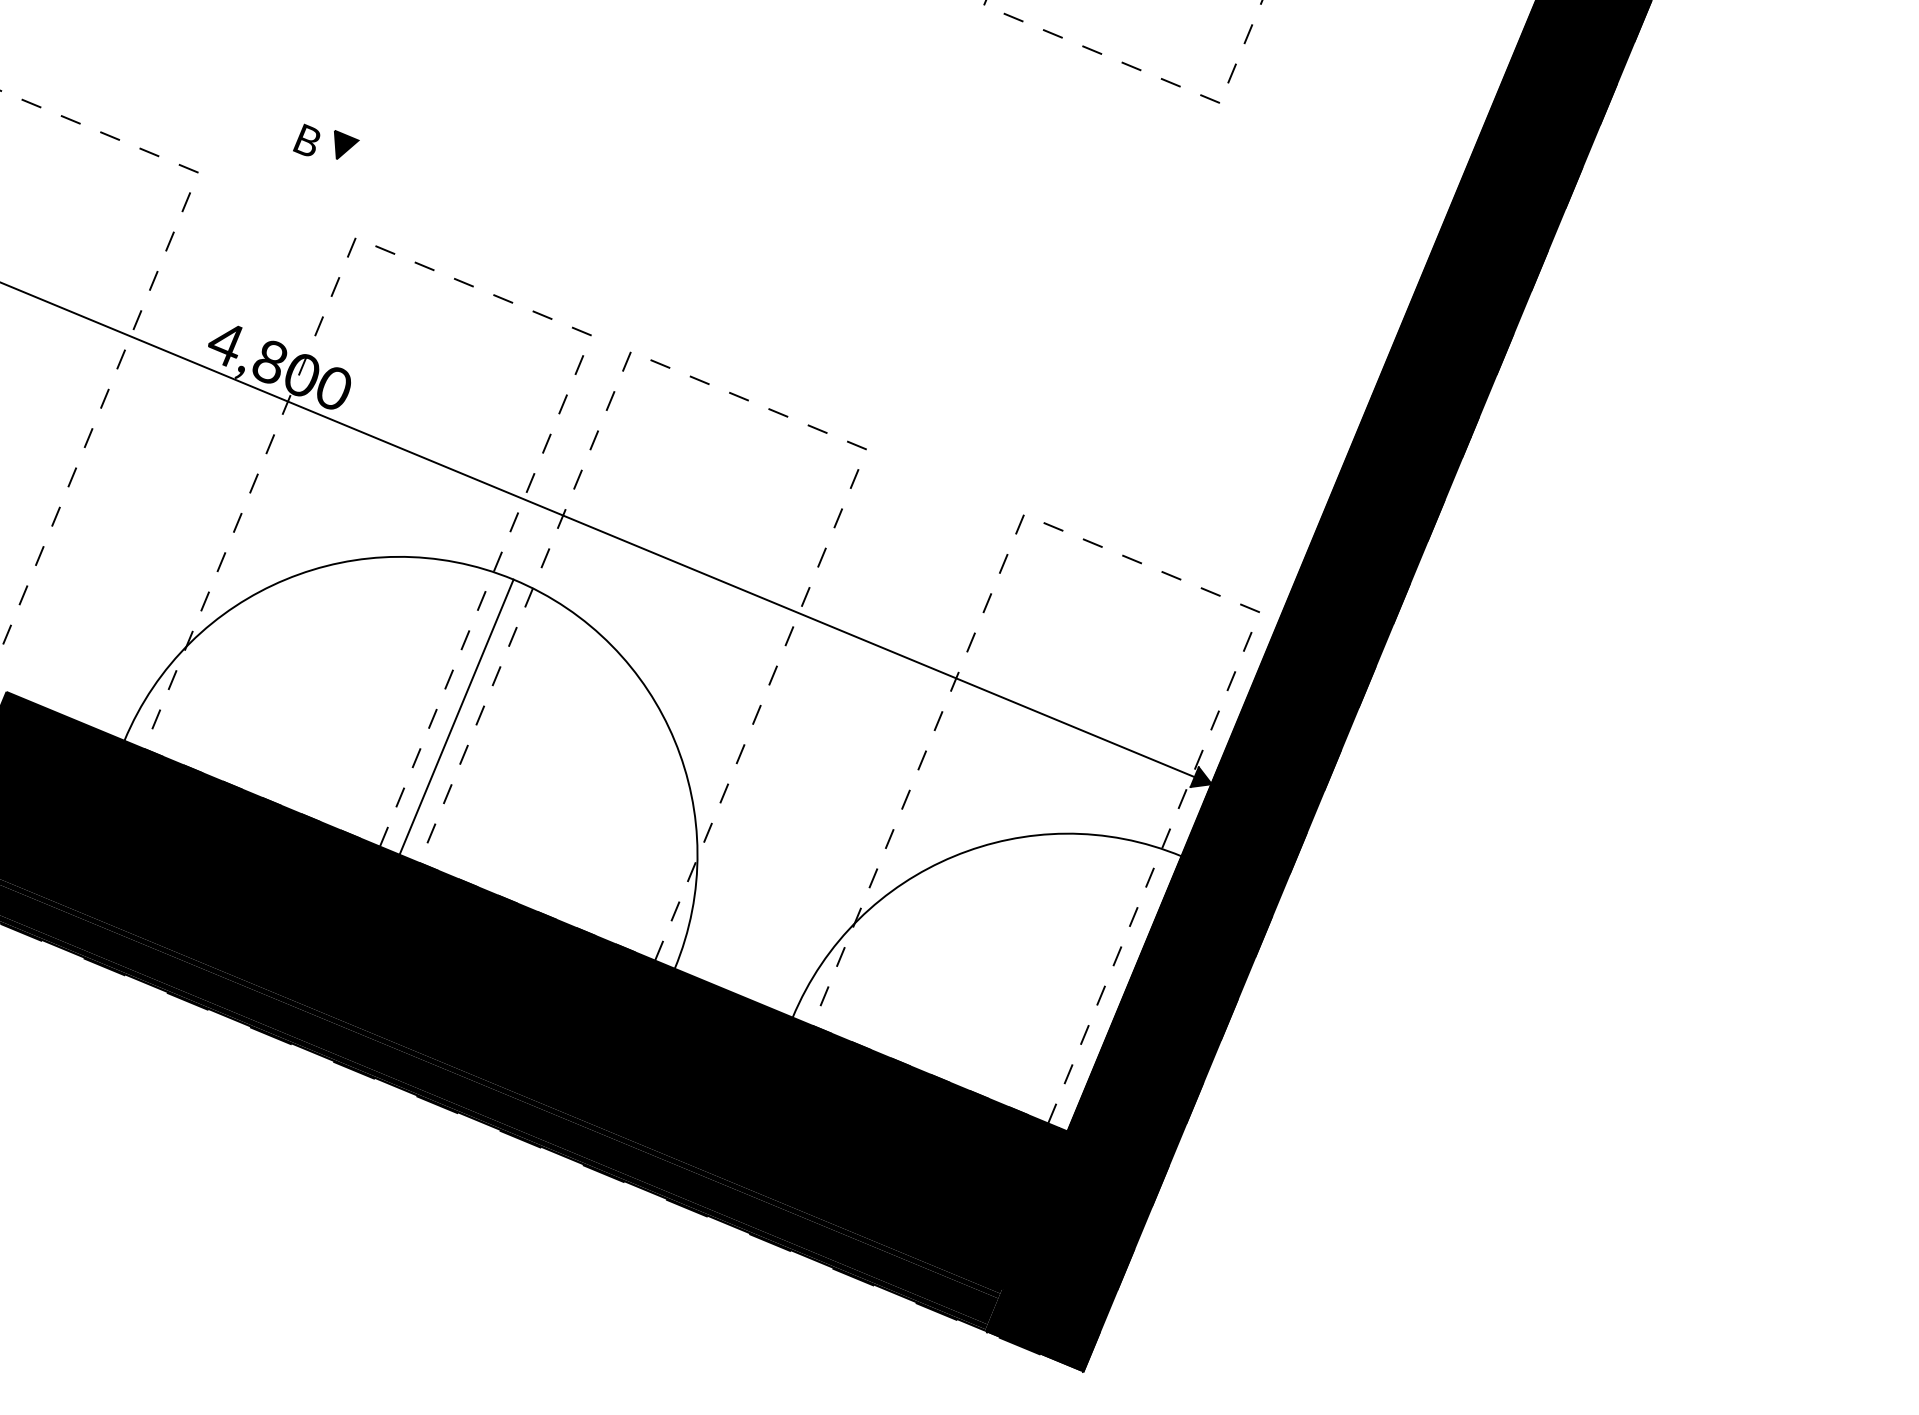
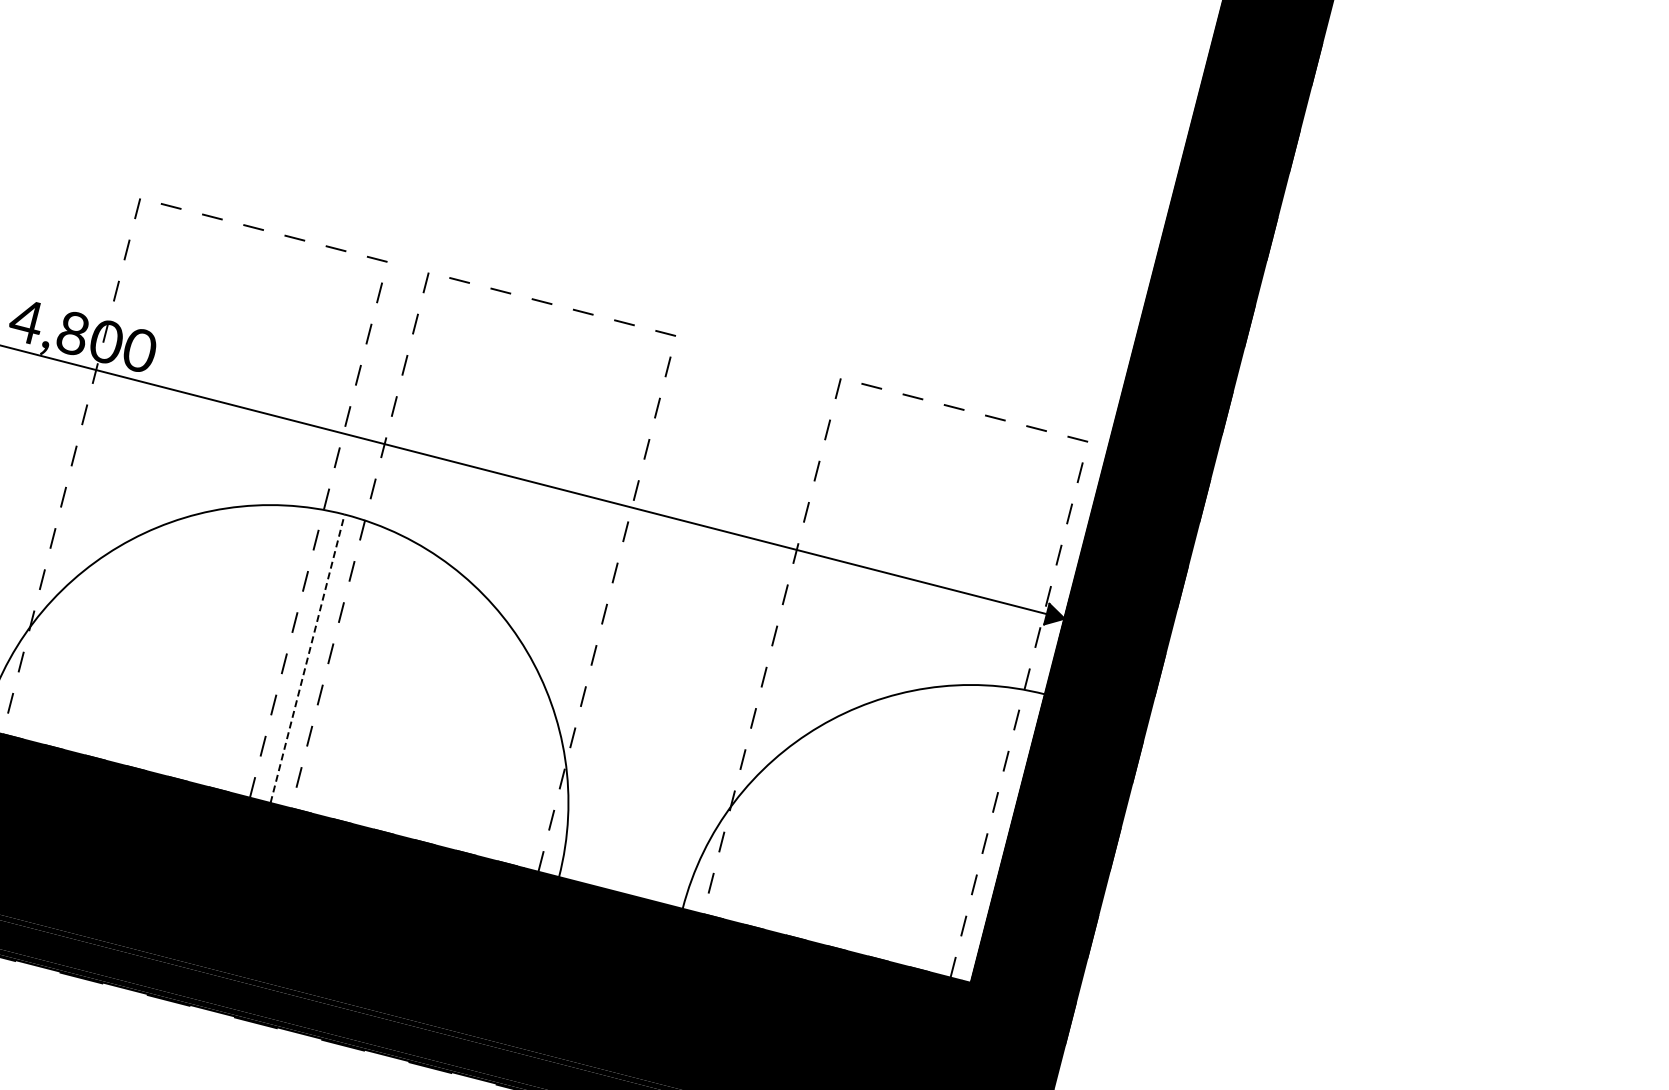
part: (319, 138) -> (90, 105), removed
line: (456, 717) -> (307, 659), solid -> dashed

